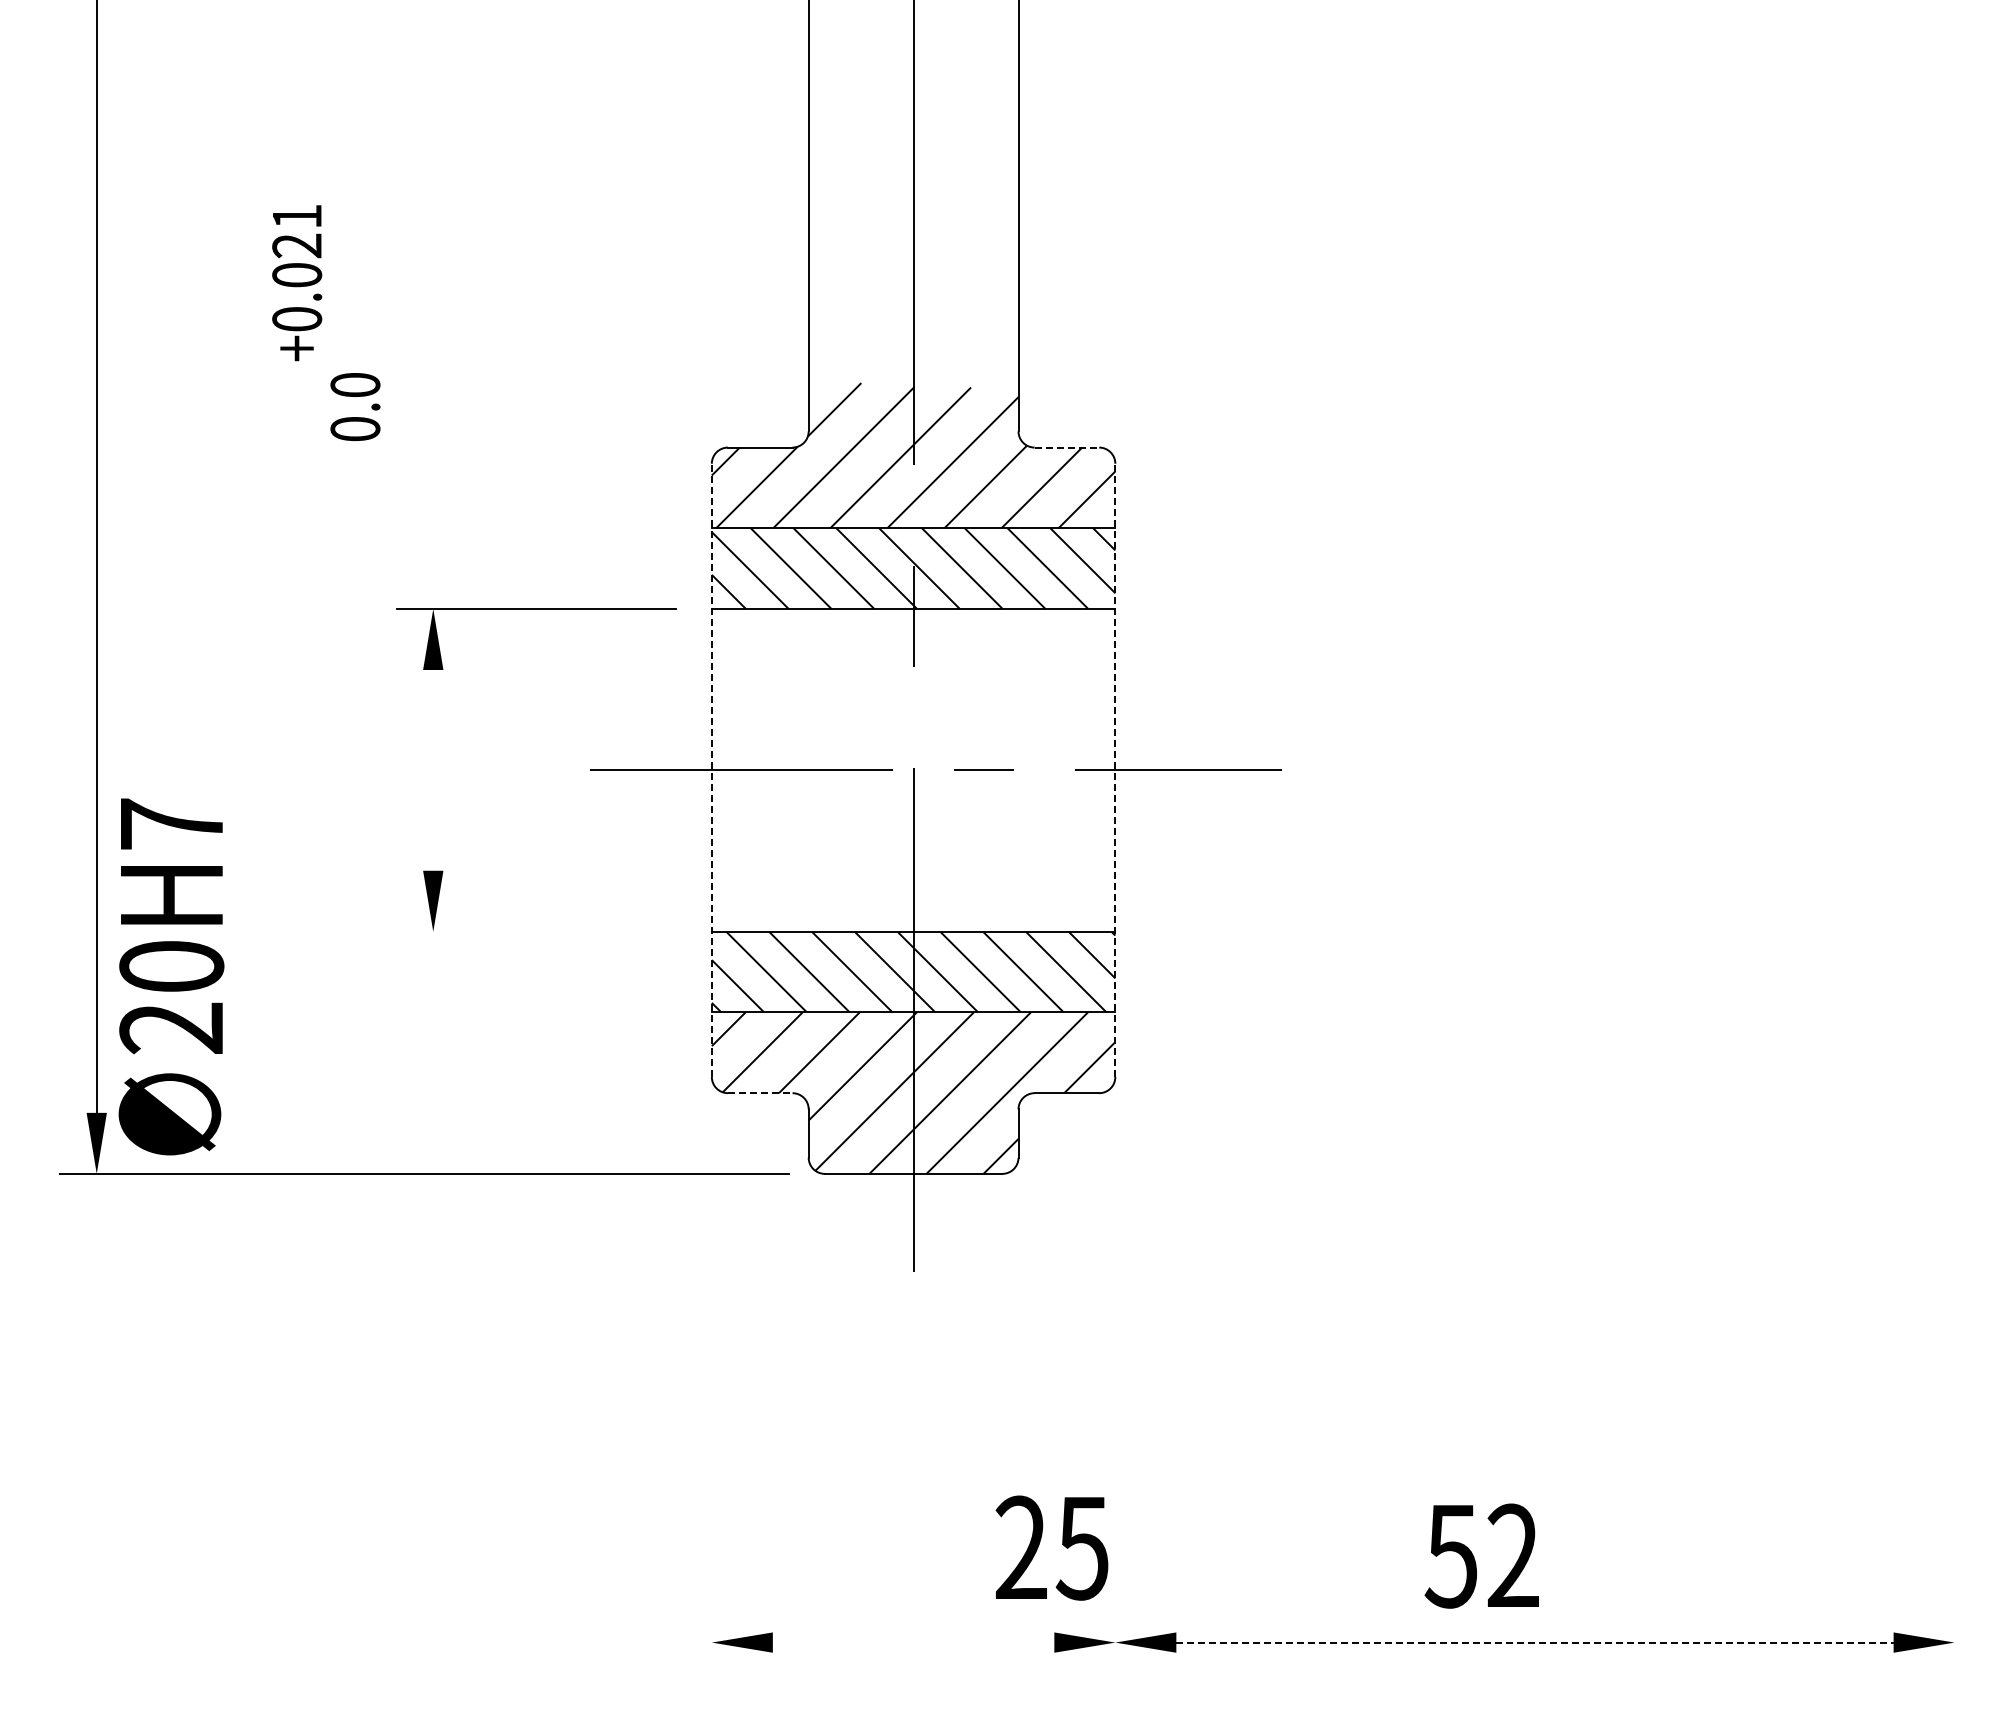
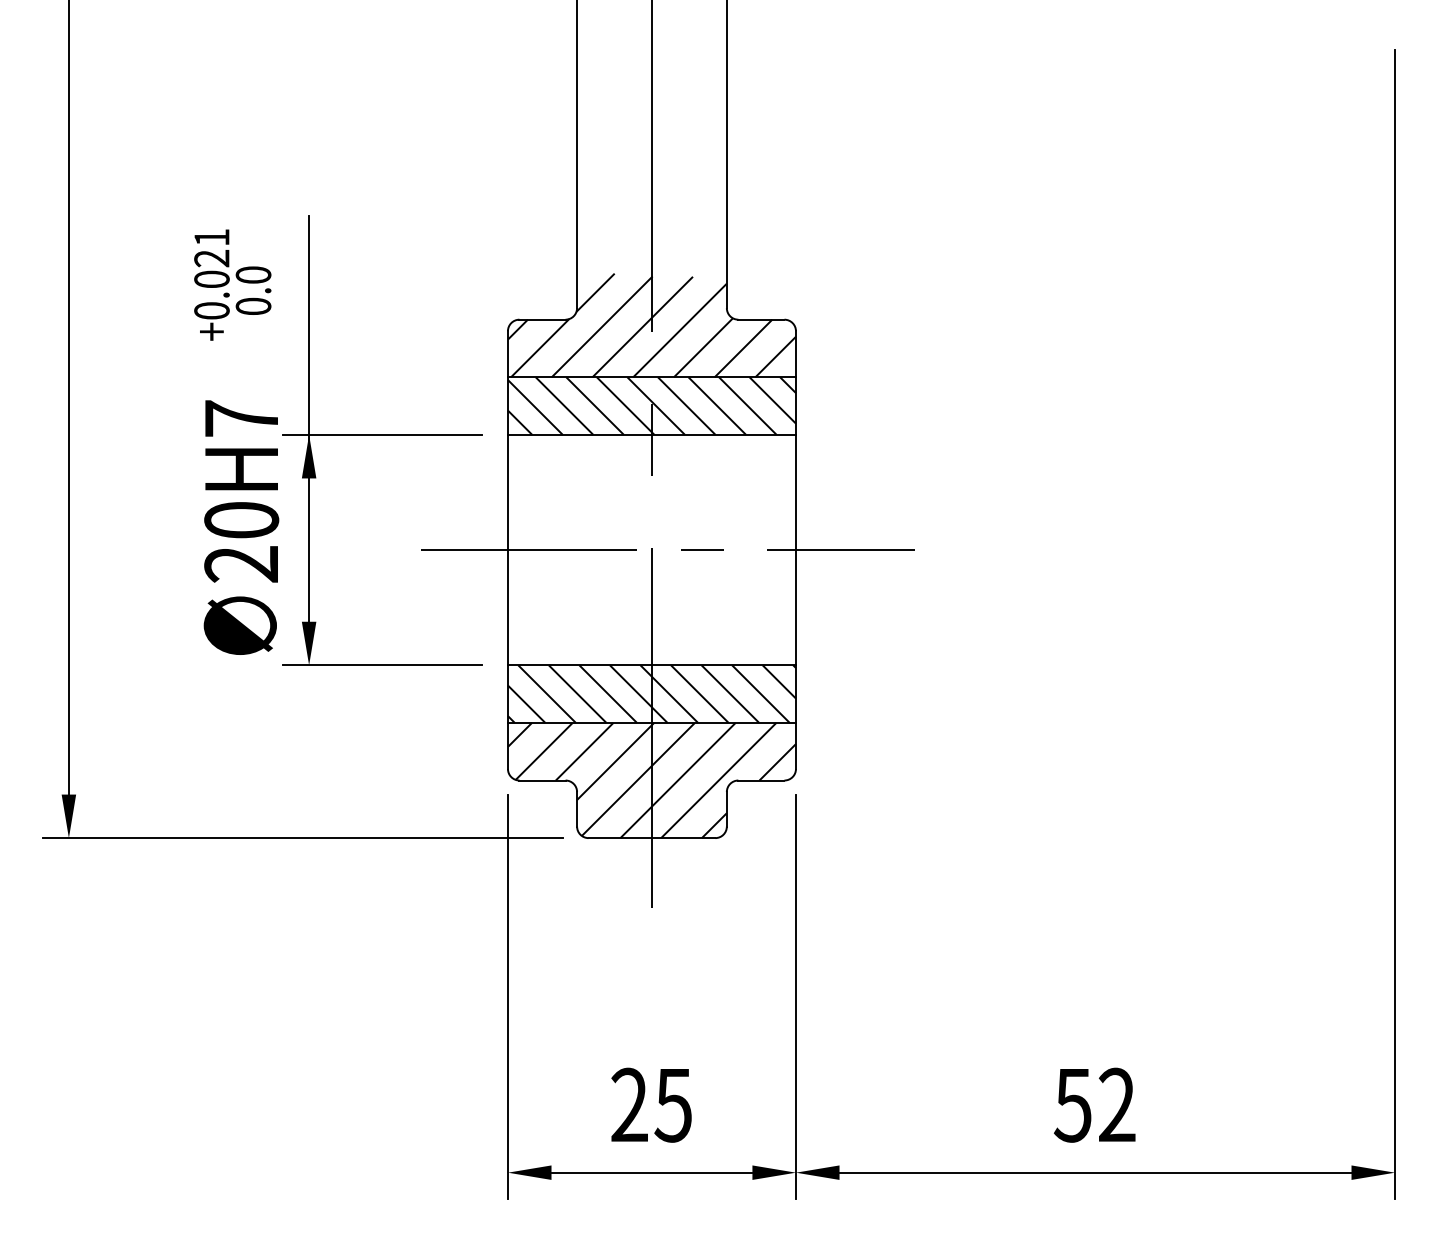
text: (297, 283) -> (212, 285), moved
line: (1067, 447) -> (761, 319), dashed -> solid
line: (433, 586) -> (309, 418), added
line: (711, 770) -> (507, 550), dashed -> solid
line: (1115, 770) -> (796, 550), dashed -> solid
line: (1954, 873) -> (1394, 623), added
line: (535, 931) -> (382, 665), added
text: (171, 976) -> (241, 527), moved
line: (760, 1093) -> (542, 780), dashed -> solid
line: (711, 1395) -> (507, 996), added
line: (1115, 1395) -> (796, 996), added
text: (1051, 1547) -> (651, 1104), moved
text: (1481, 1555) -> (1094, 1104), moved
line: (913, 1642) -> (651, 1172), added
line: (1534, 1642) -> (1095, 1172), dashed -> solid

